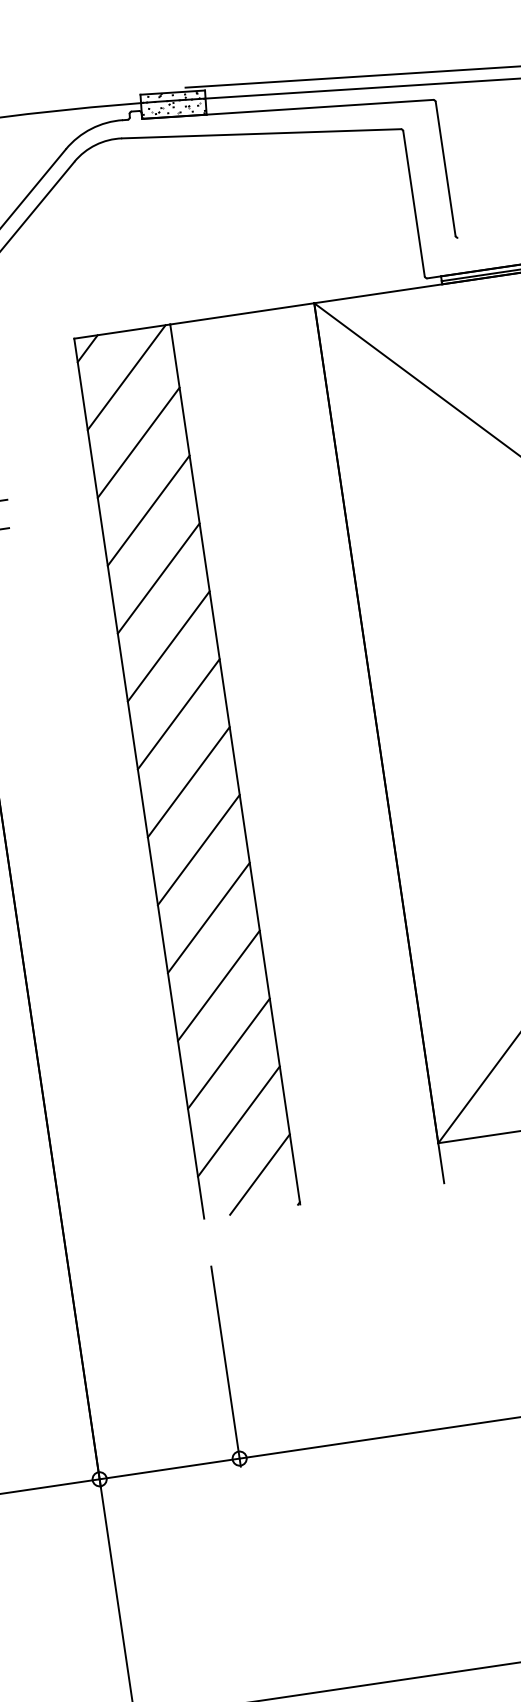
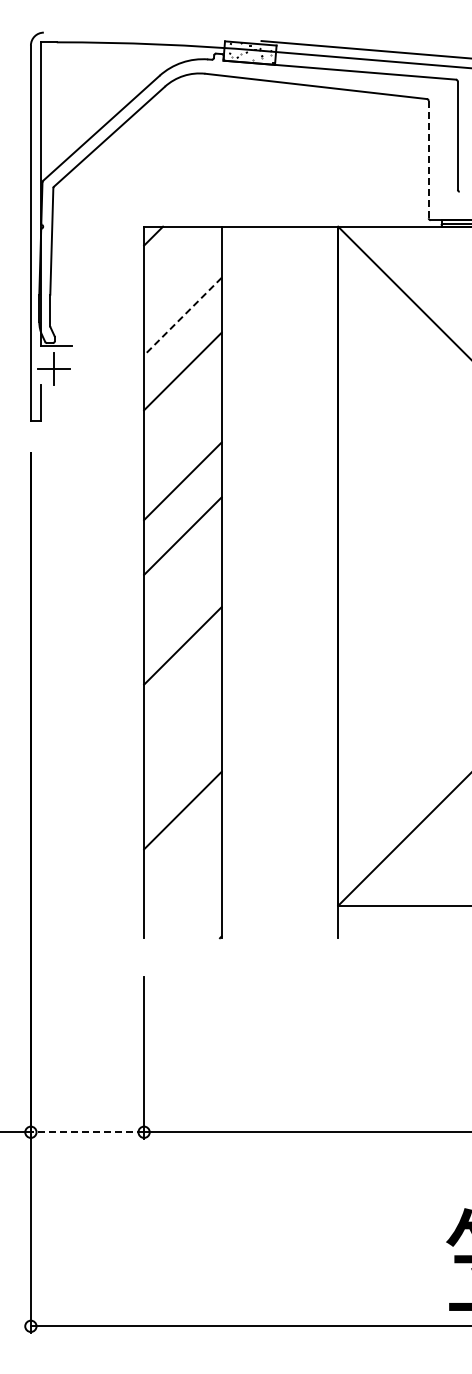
line: (413, 203) -> (428, 159), solid -> dashed
line: (126, 377) -> (180, 263), removed
line: (138, 442) -> (182, 316), solid -> dashed
line: (158, 578) -> (182, 426), removed
line: (188, 781) -> (182, 590), removed
line: (208, 917) -> (182, 700), removed
line: (218, 985) -> (182, 755), removed
line: (238, 1121) -> (182, 865), removed
line: (260, 1174) -> (193, 909), removed
line: (169, 1469) -> (87, 1132), solid -> dashed

